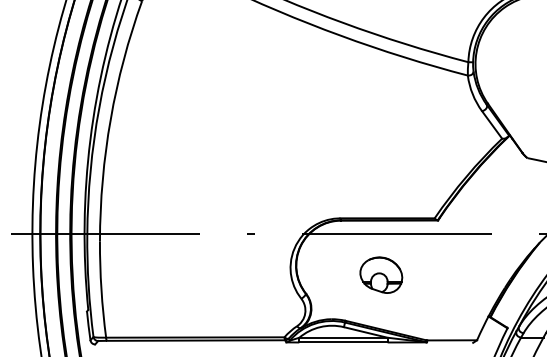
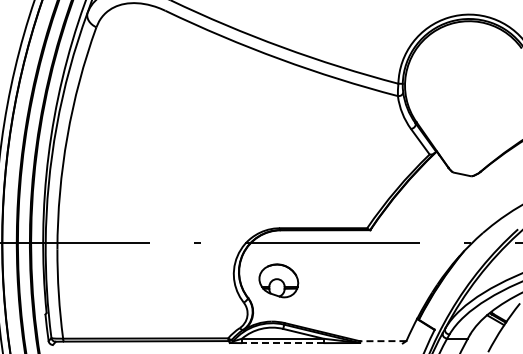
part: (380, 274) -> (278, 280), moved
line: (451, 340) -> (382, 341), solid -> dashed
line: (343, 342) -> (282, 343), solid -> dashed

